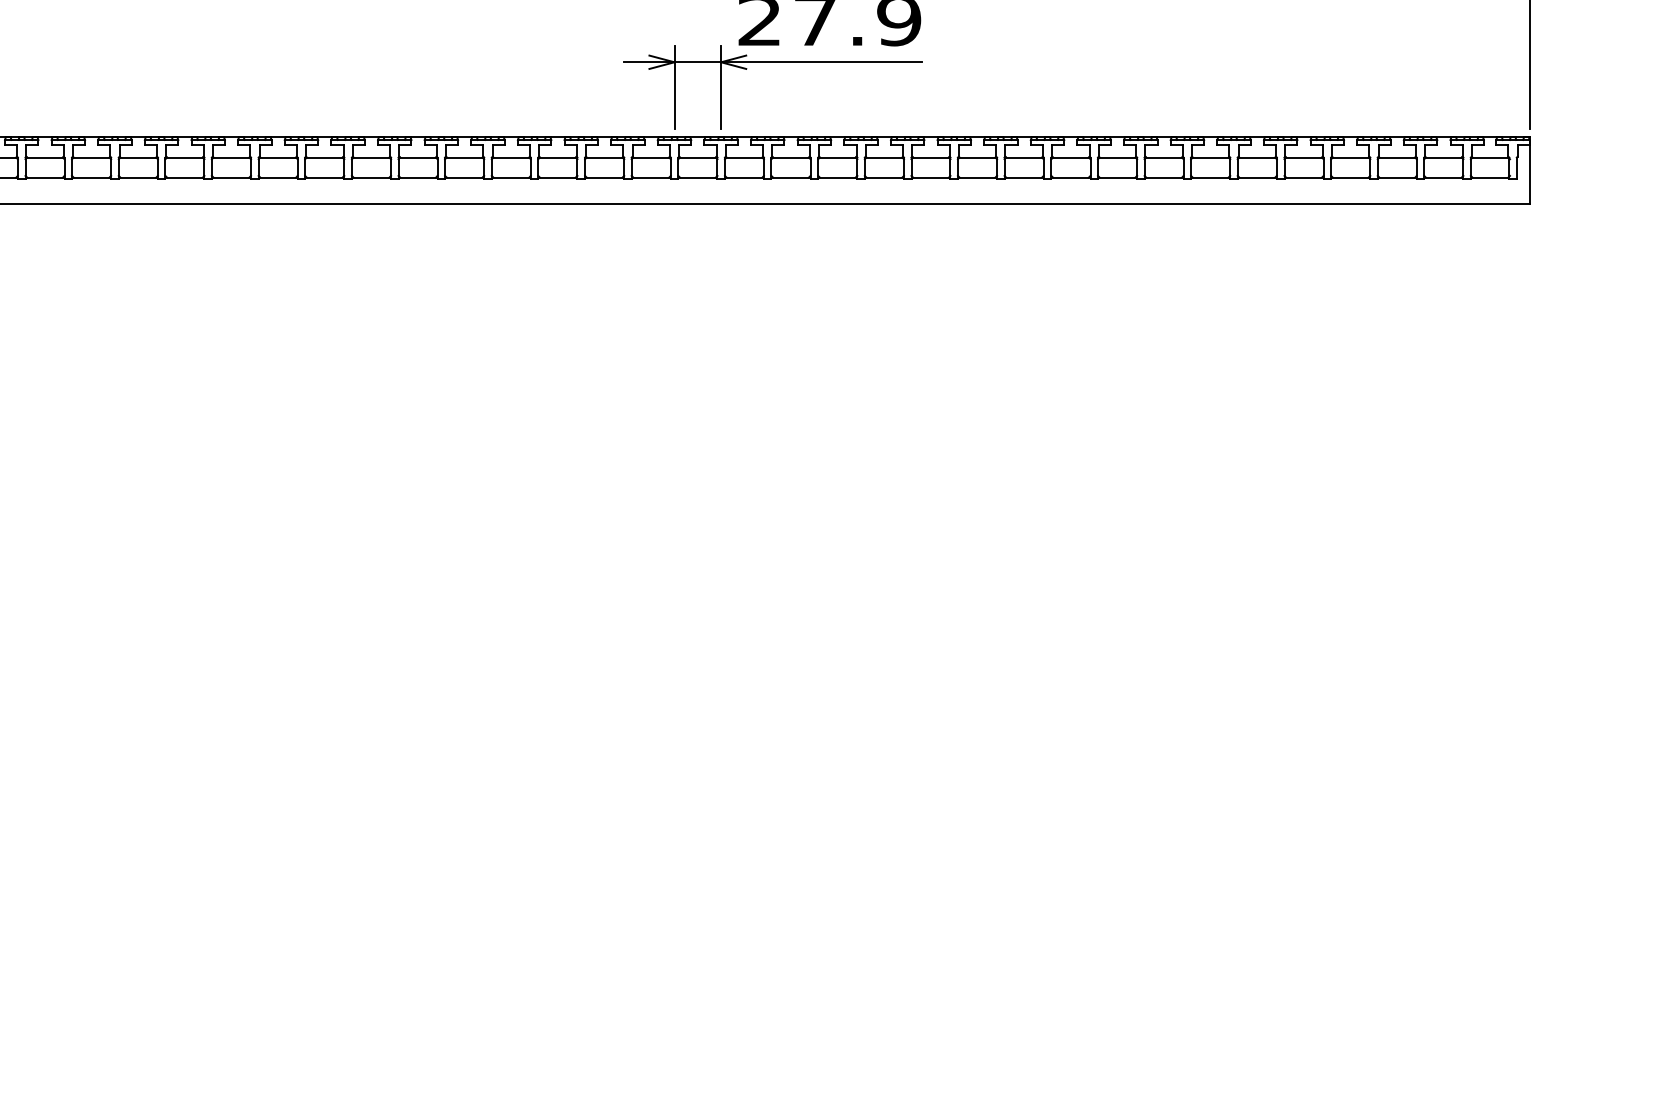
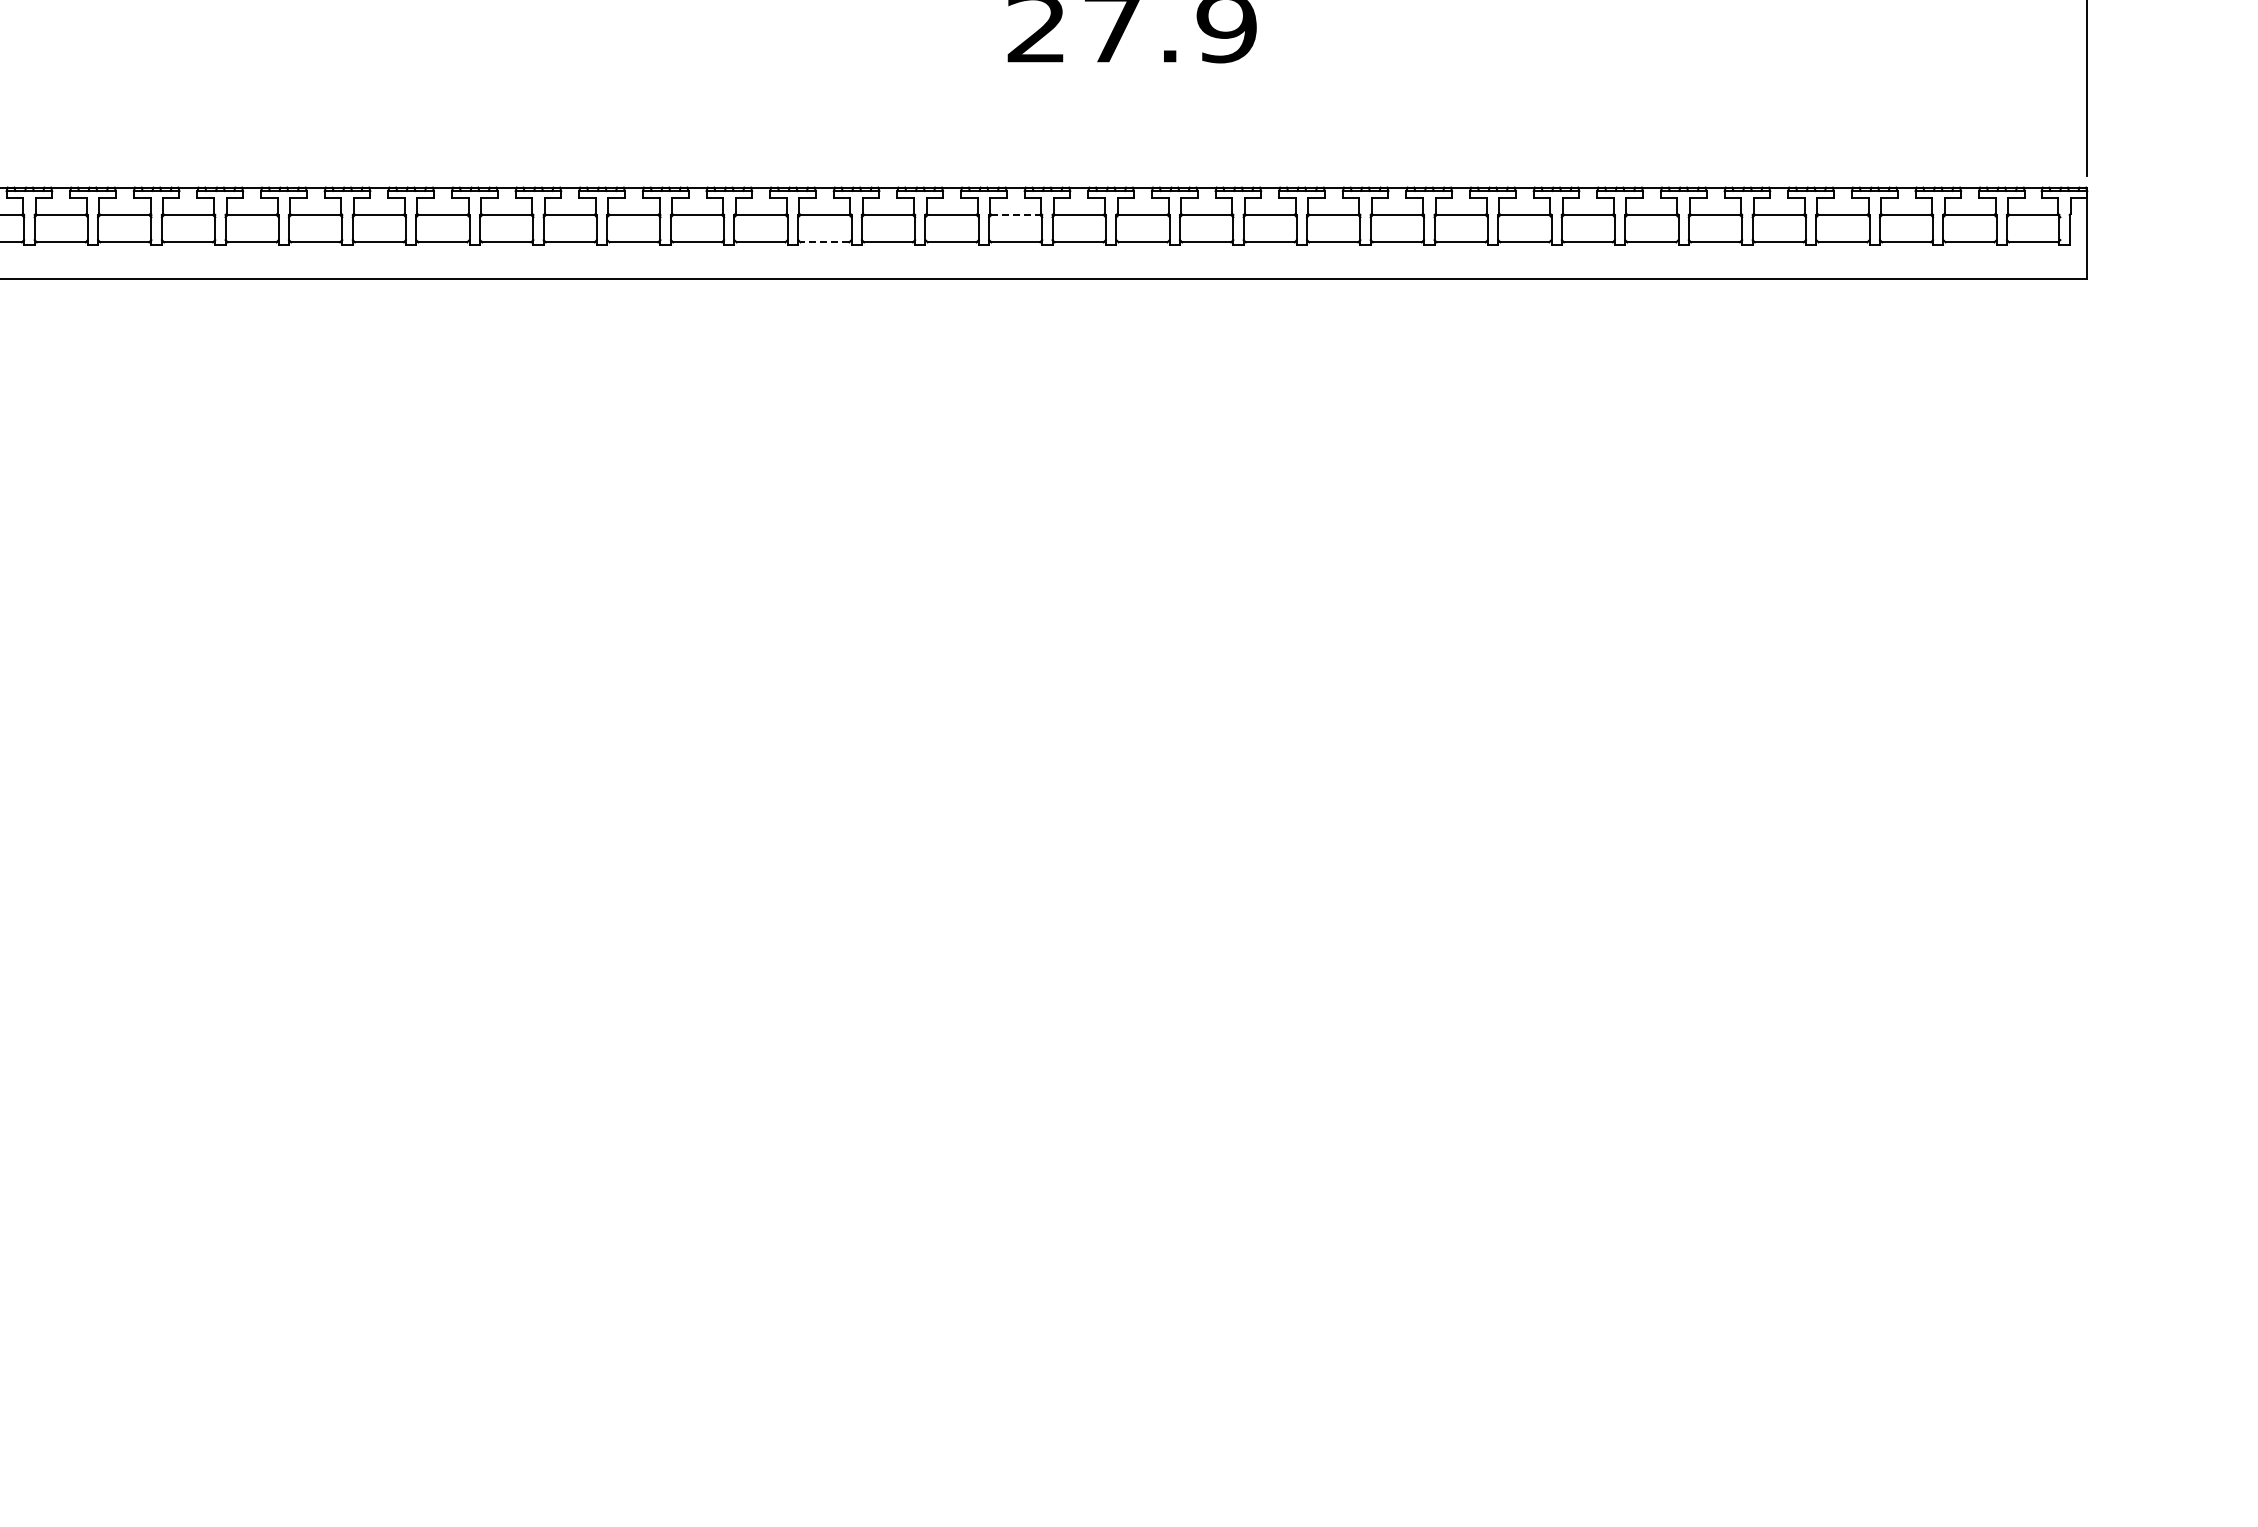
part: (772, 62) -> (1054, 85), removed
line: (745, 157) -> (1016, 214), solid -> dashed
line: (604, 177) -> (824, 242), solid -> dashed

